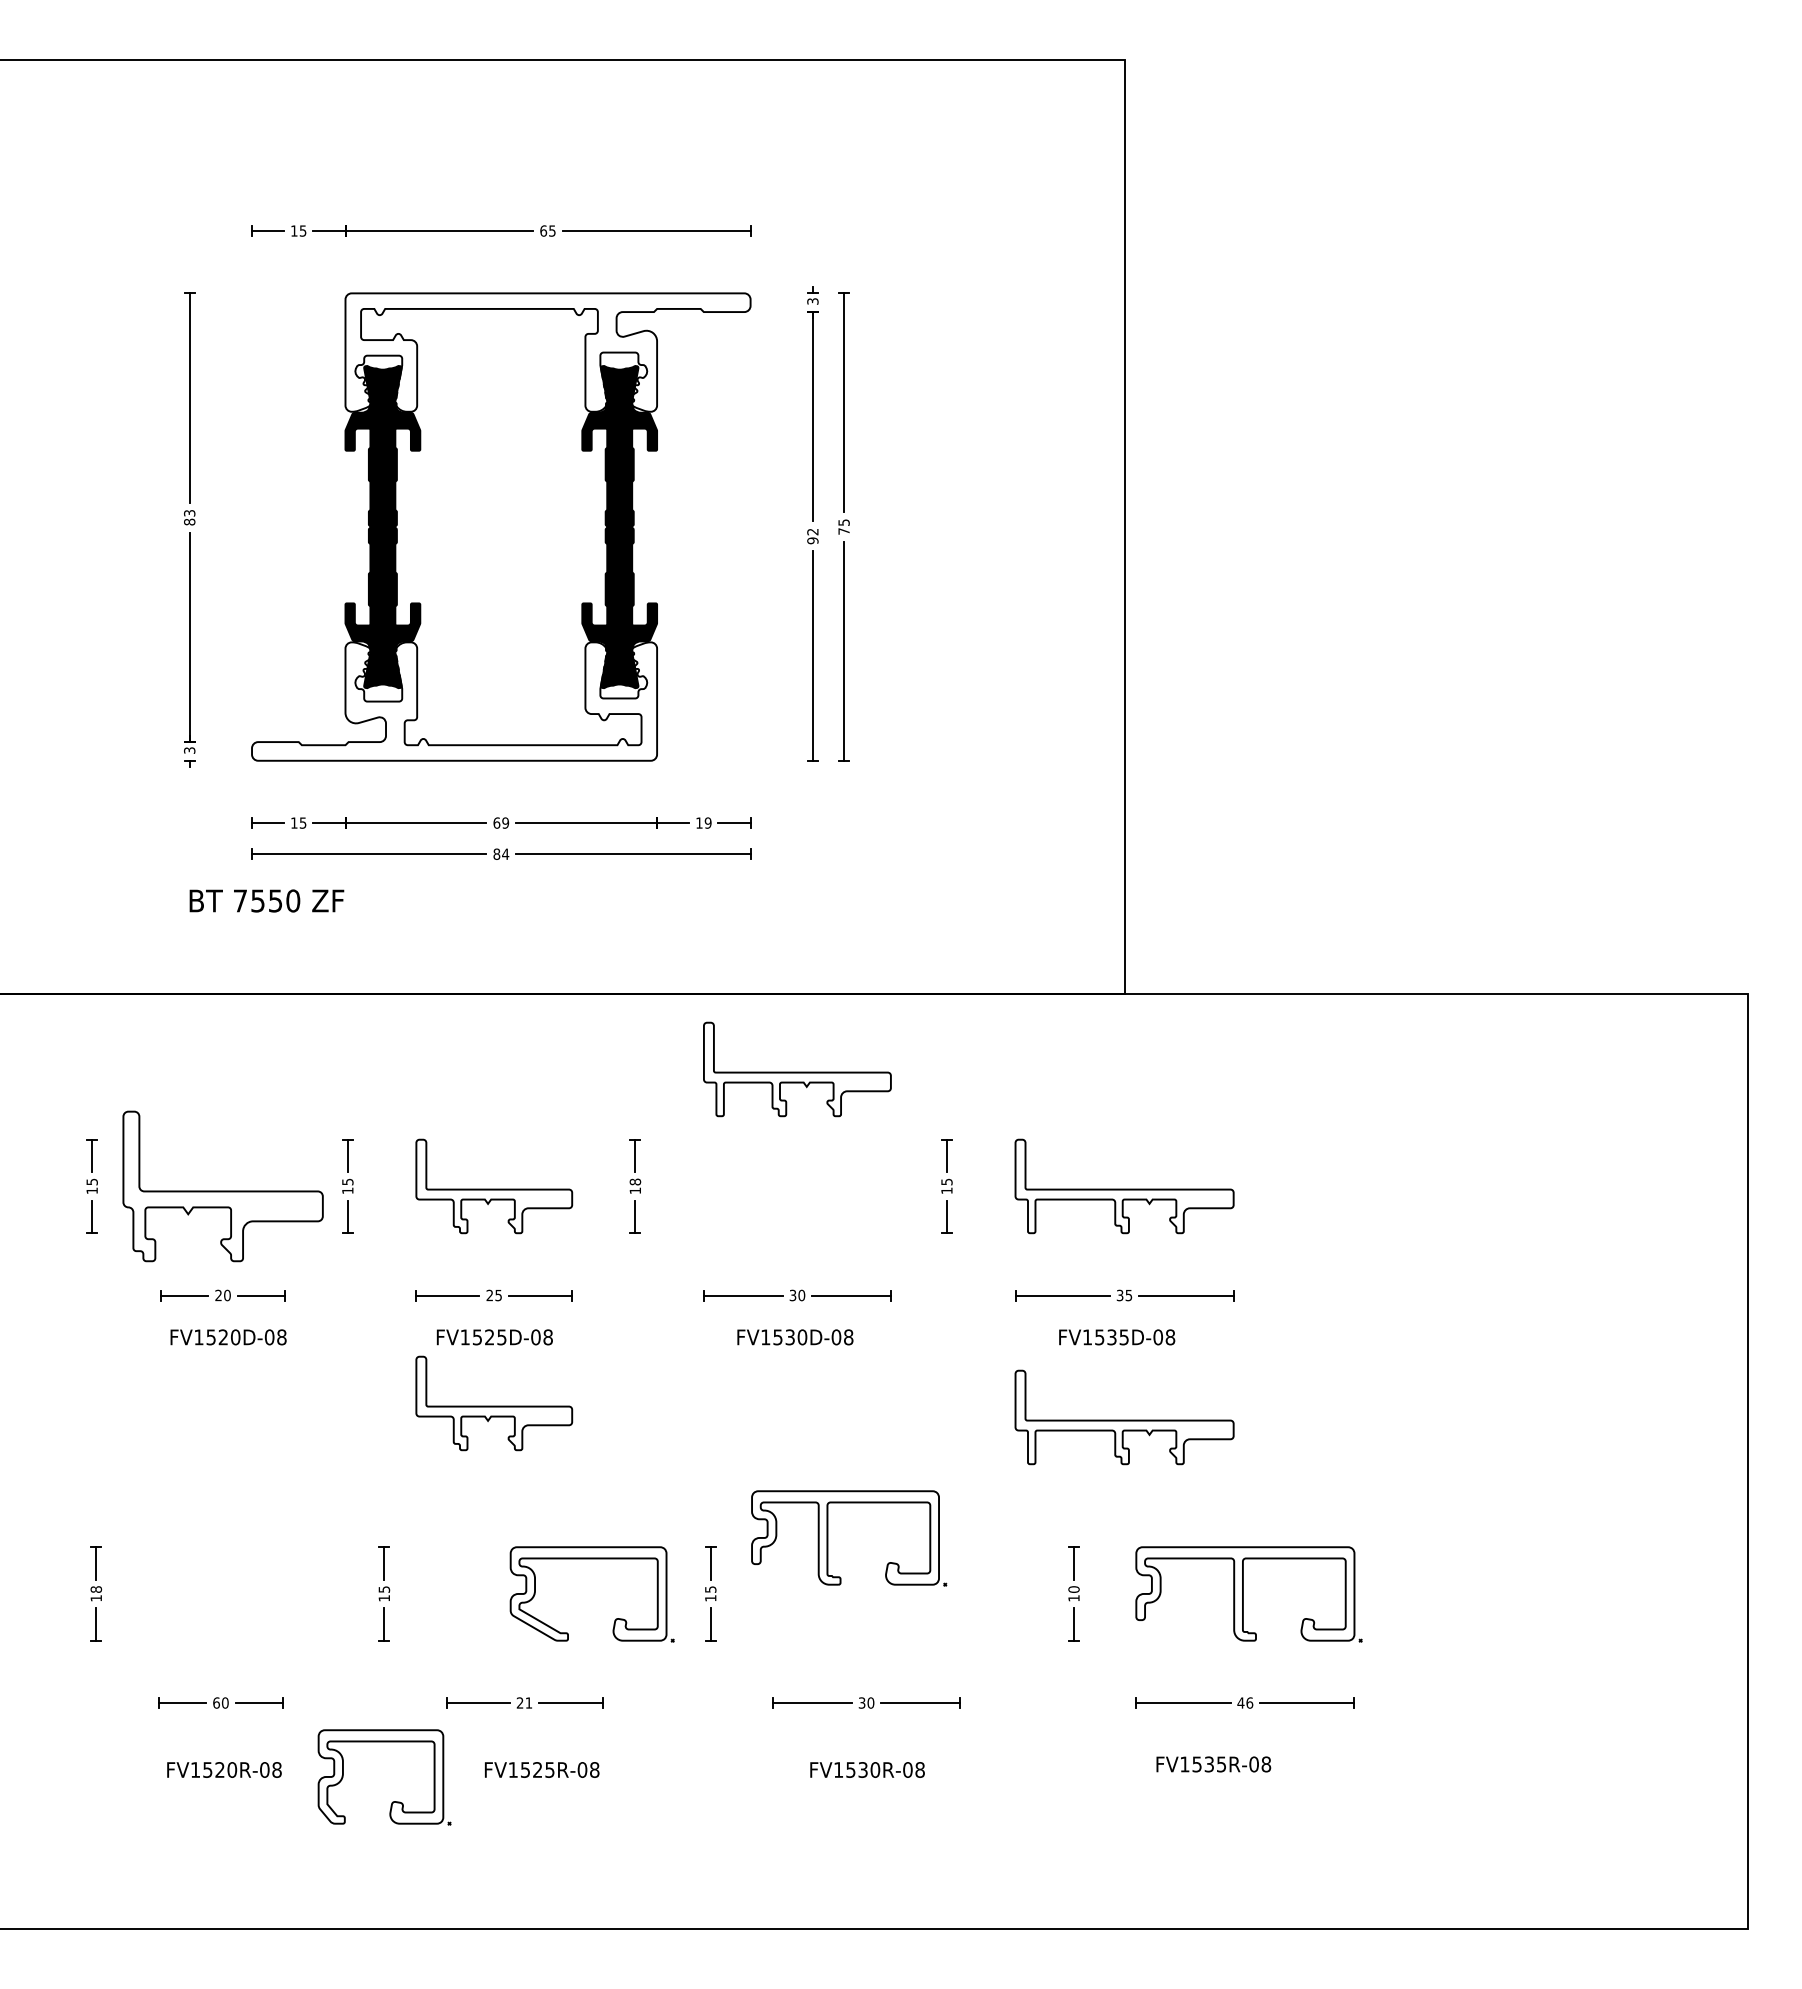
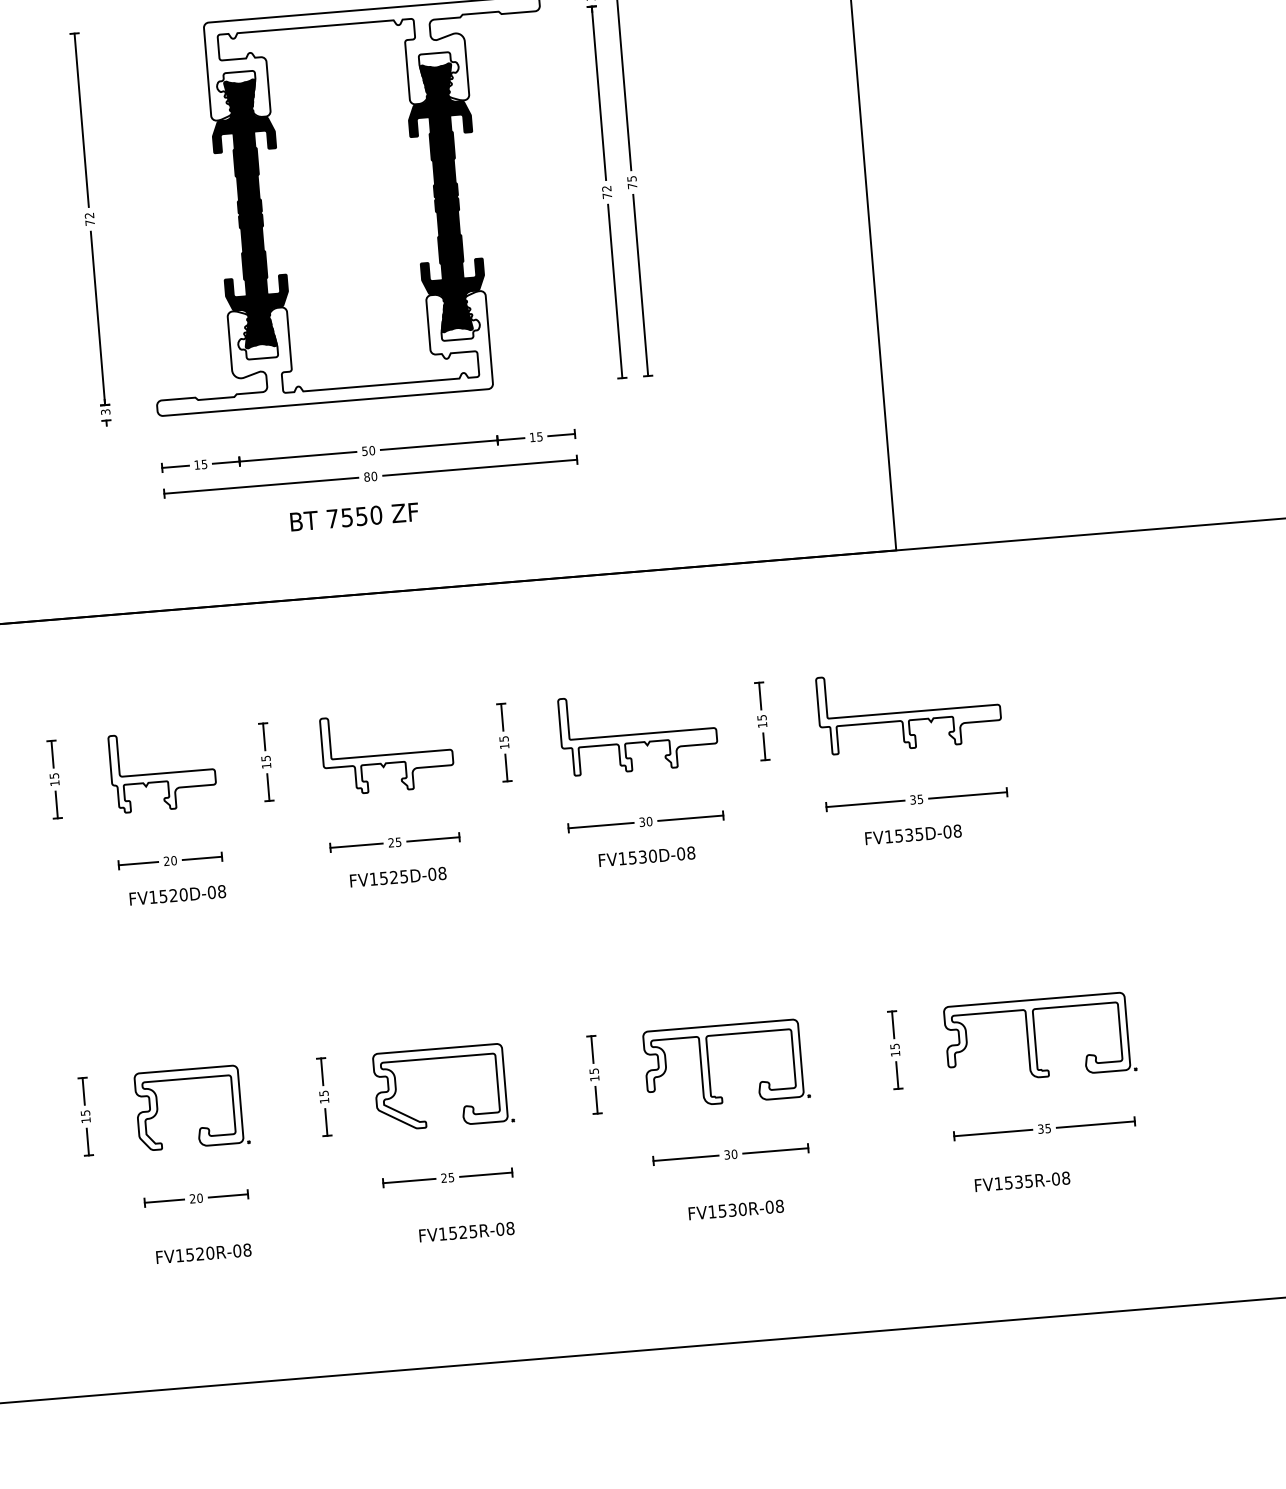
text: (189, 517) -> (89, 219), 83 -> 72
text: (812, 540) -> (607, 195), 92 -> 72
text: (500, 822) -> (367, 450), 69 -> 50
text: (707, 822) -> (539, 436), 19 -> 15
text: (505, 853) -> (374, 475), 84 -> 80
text: (266, 900) -> (354, 516), moved
part: (797, 1069) -> (638, 731), moved
text: (635, 1181) -> (504, 738), 18 -> 15
part: (222, 1186) -> (162, 770), size x0.62
part: (494, 1403) -> (402, 931), removed
part: (1124, 1417) -> (925, 900), removed
part: (828, 1538) -> (709, 1065), moved
text: (95, 1589) -> (84, 1113), 18 -> 15
text: (1073, 1589) -> (894, 1046), 10 -> 15
part: (616, 1618) -> (465, 1105), moved
text: (216, 1702) -> (192, 1198), 60 -> 20
text: (528, 1702) -> (451, 1177), 21 -> 25
text: (1245, 1702) -> (1044, 1128), 46 -> 35
part: (392, 1801) -> (200, 1127), moved

